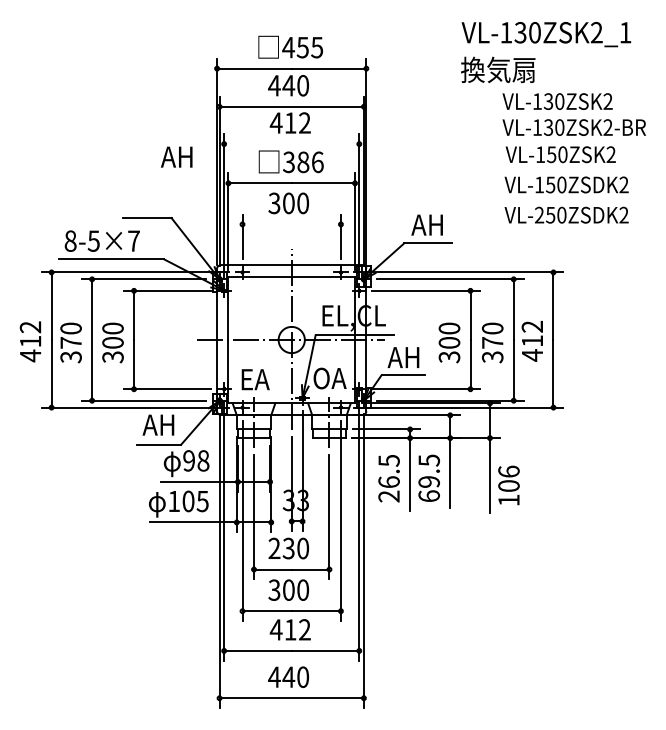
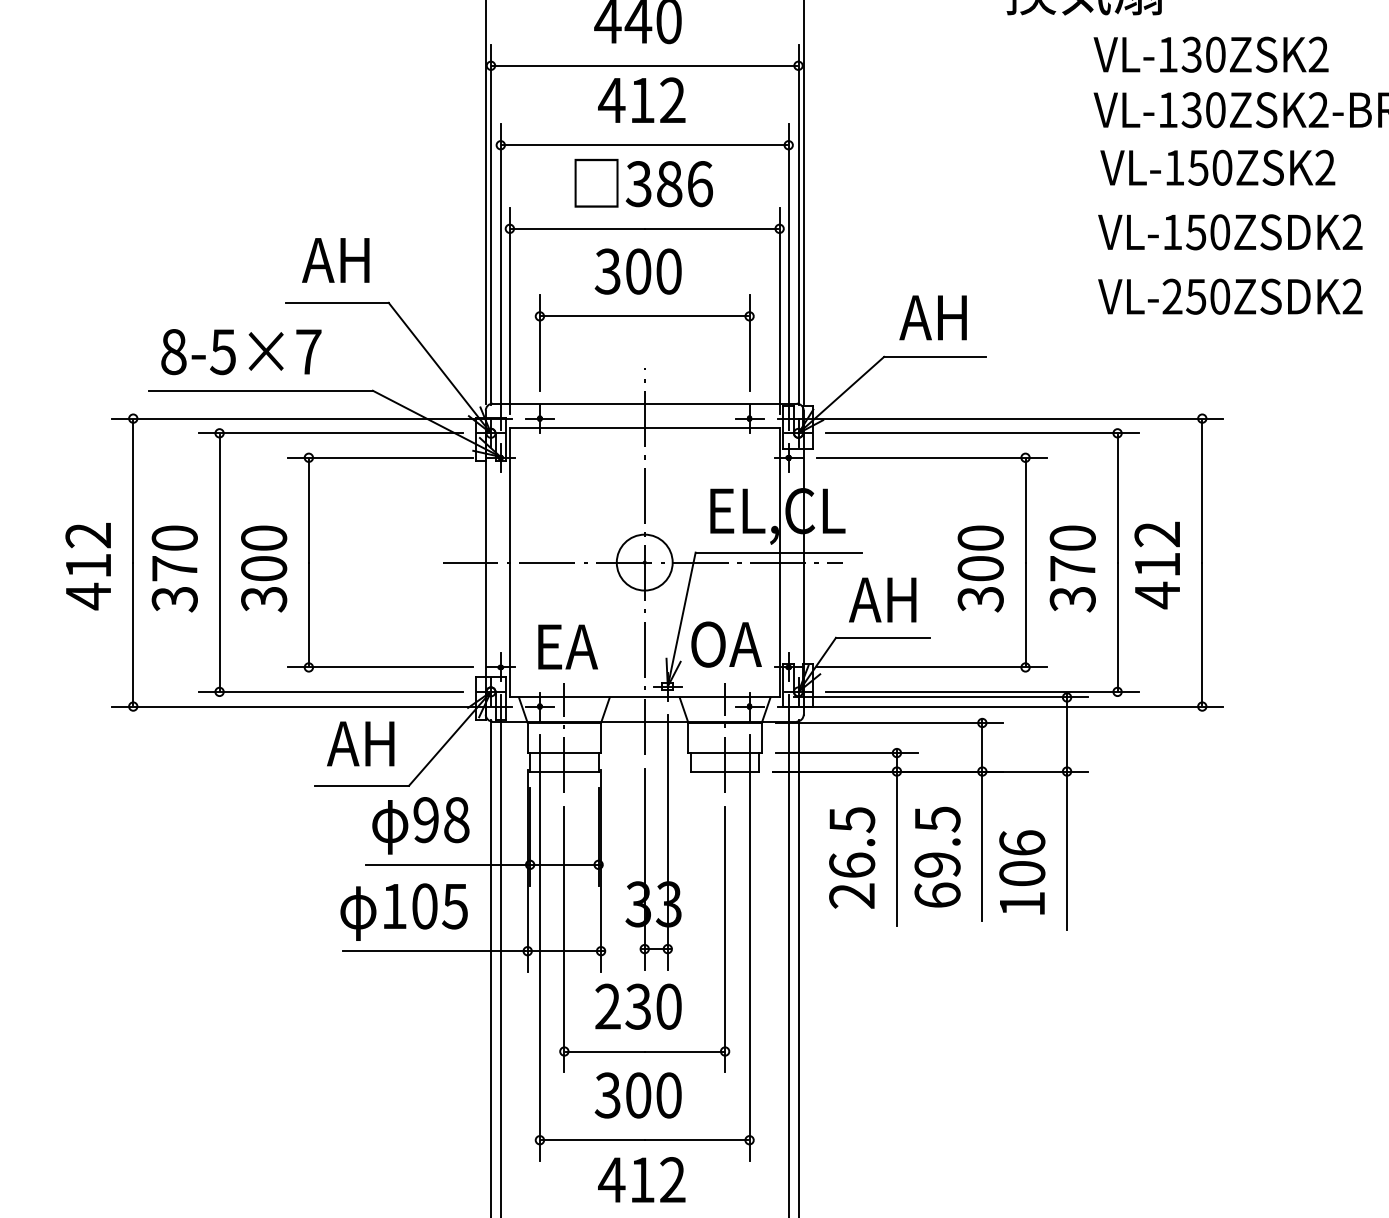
line: (291, 144) -> (644, 146), added
text: (176, 156) -> (335, 259), moved
line: (291, 224) -> (644, 316), added
text: (508, 485) -> (1021, 872), moved

